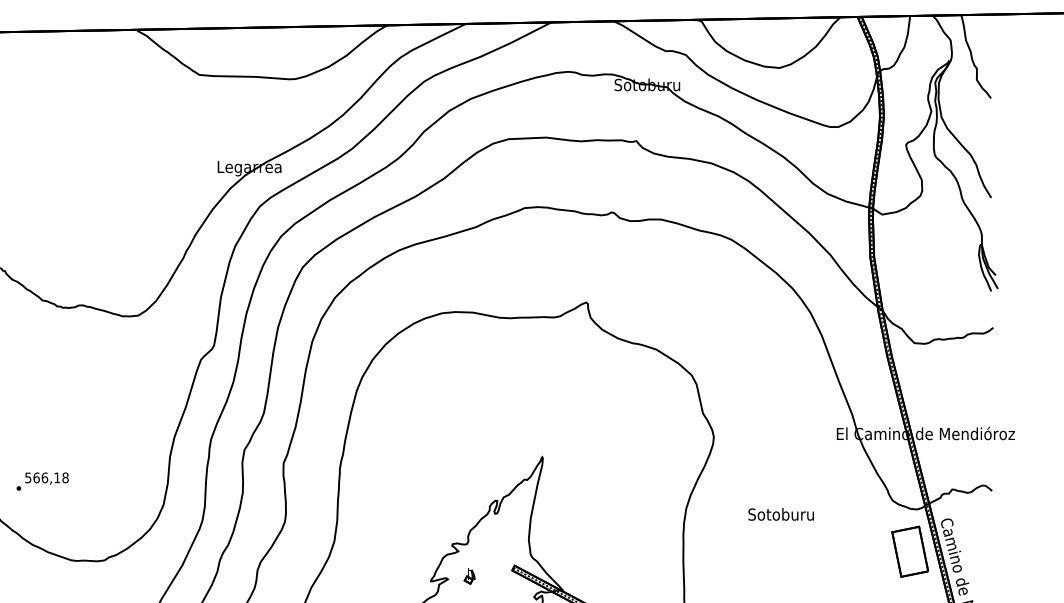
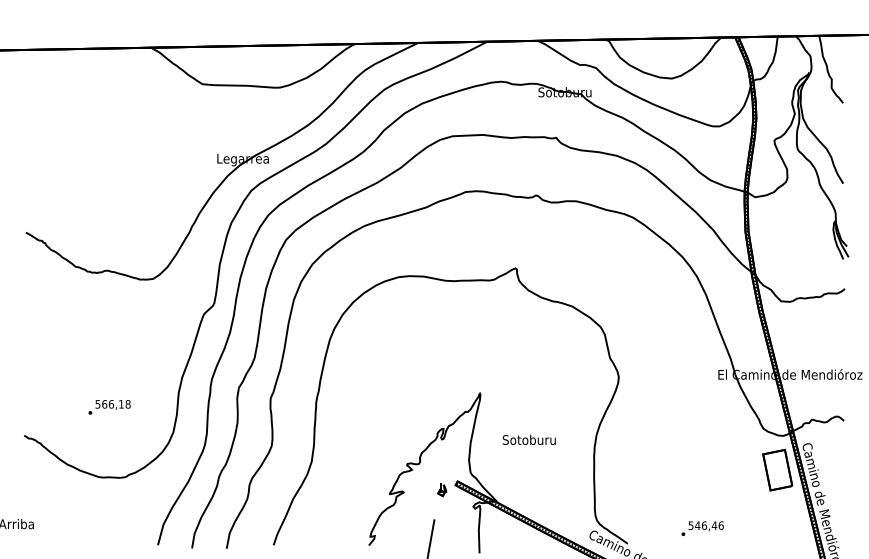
text: (42, 481) -> (109, 407), moved
text: (780, 513) -> (528, 439), moved
part: (470, 576) -> (442, 490), moved

